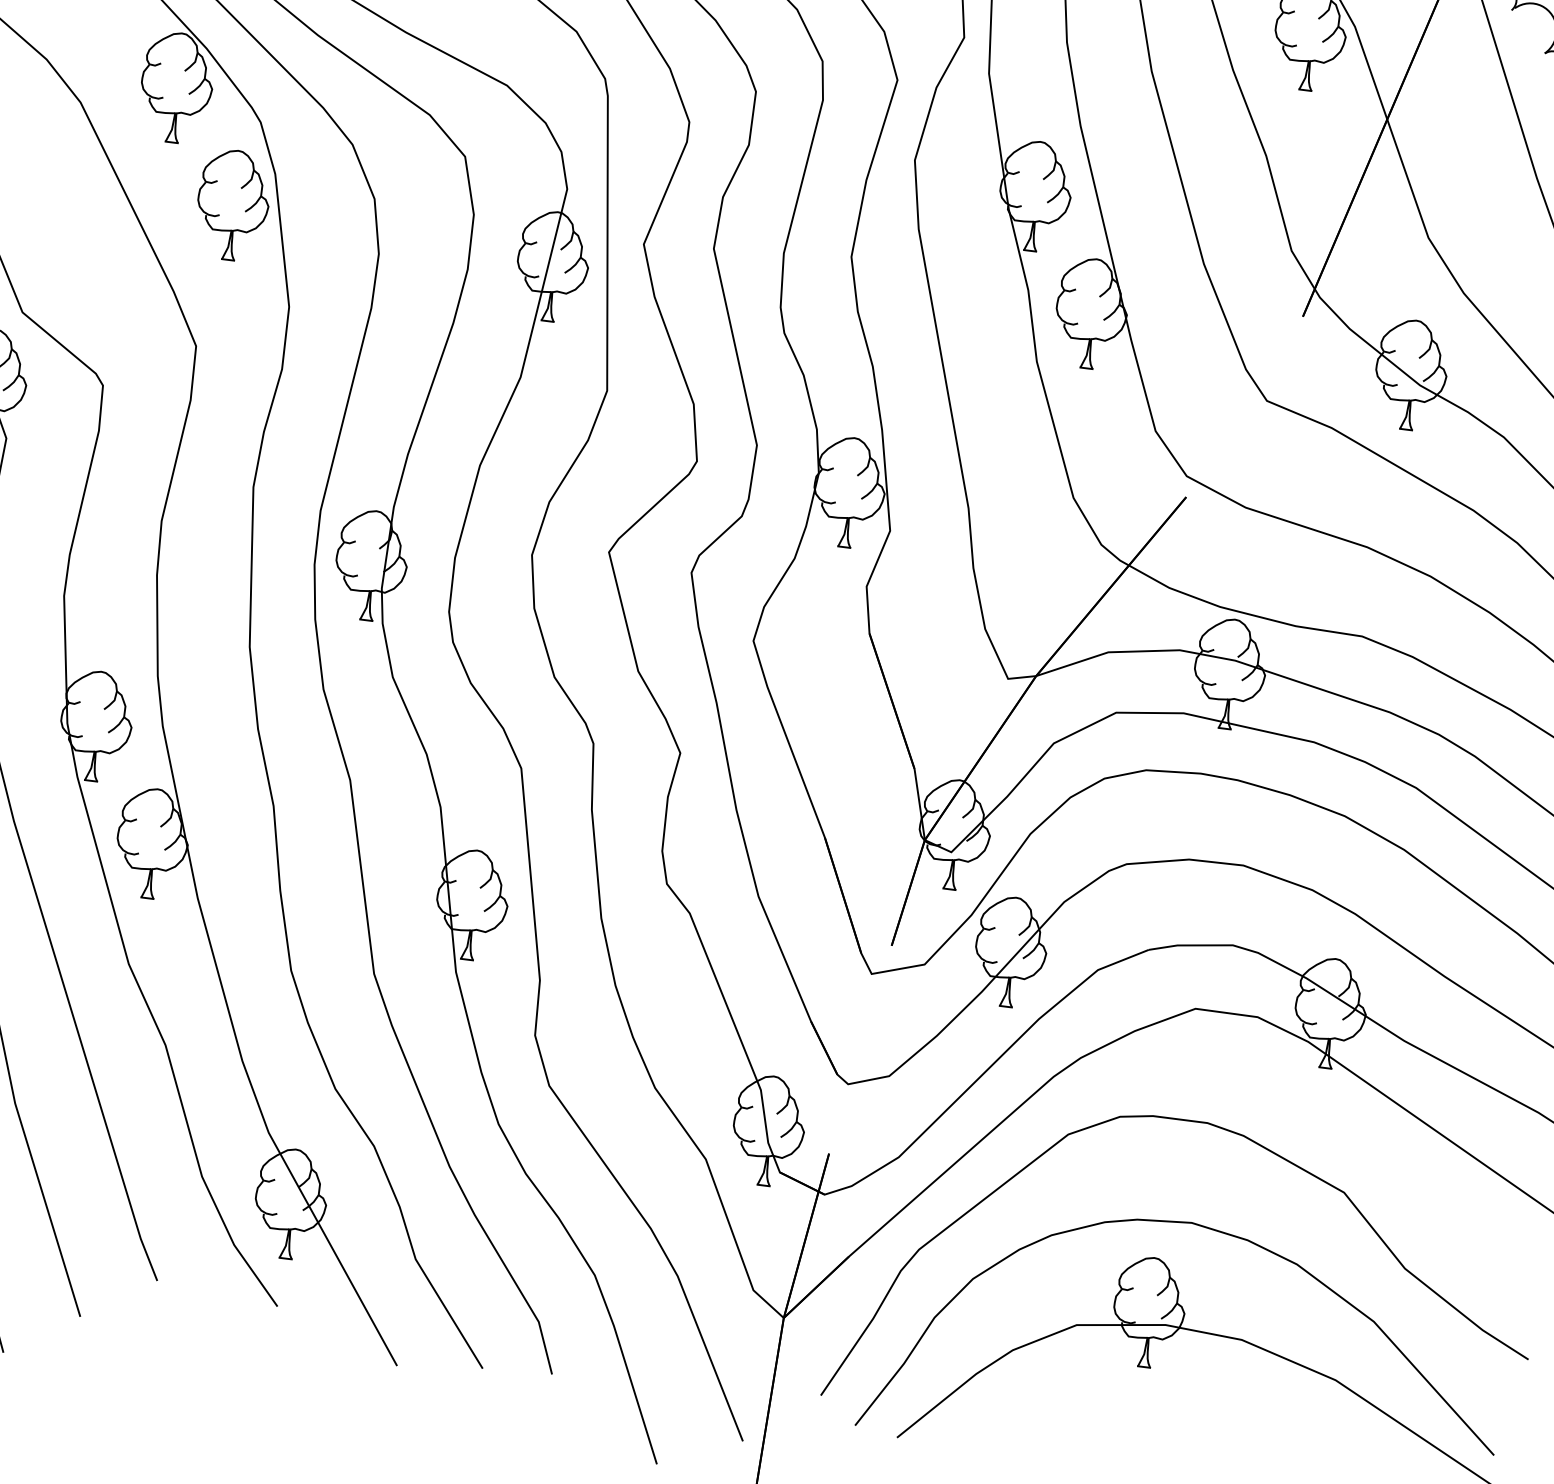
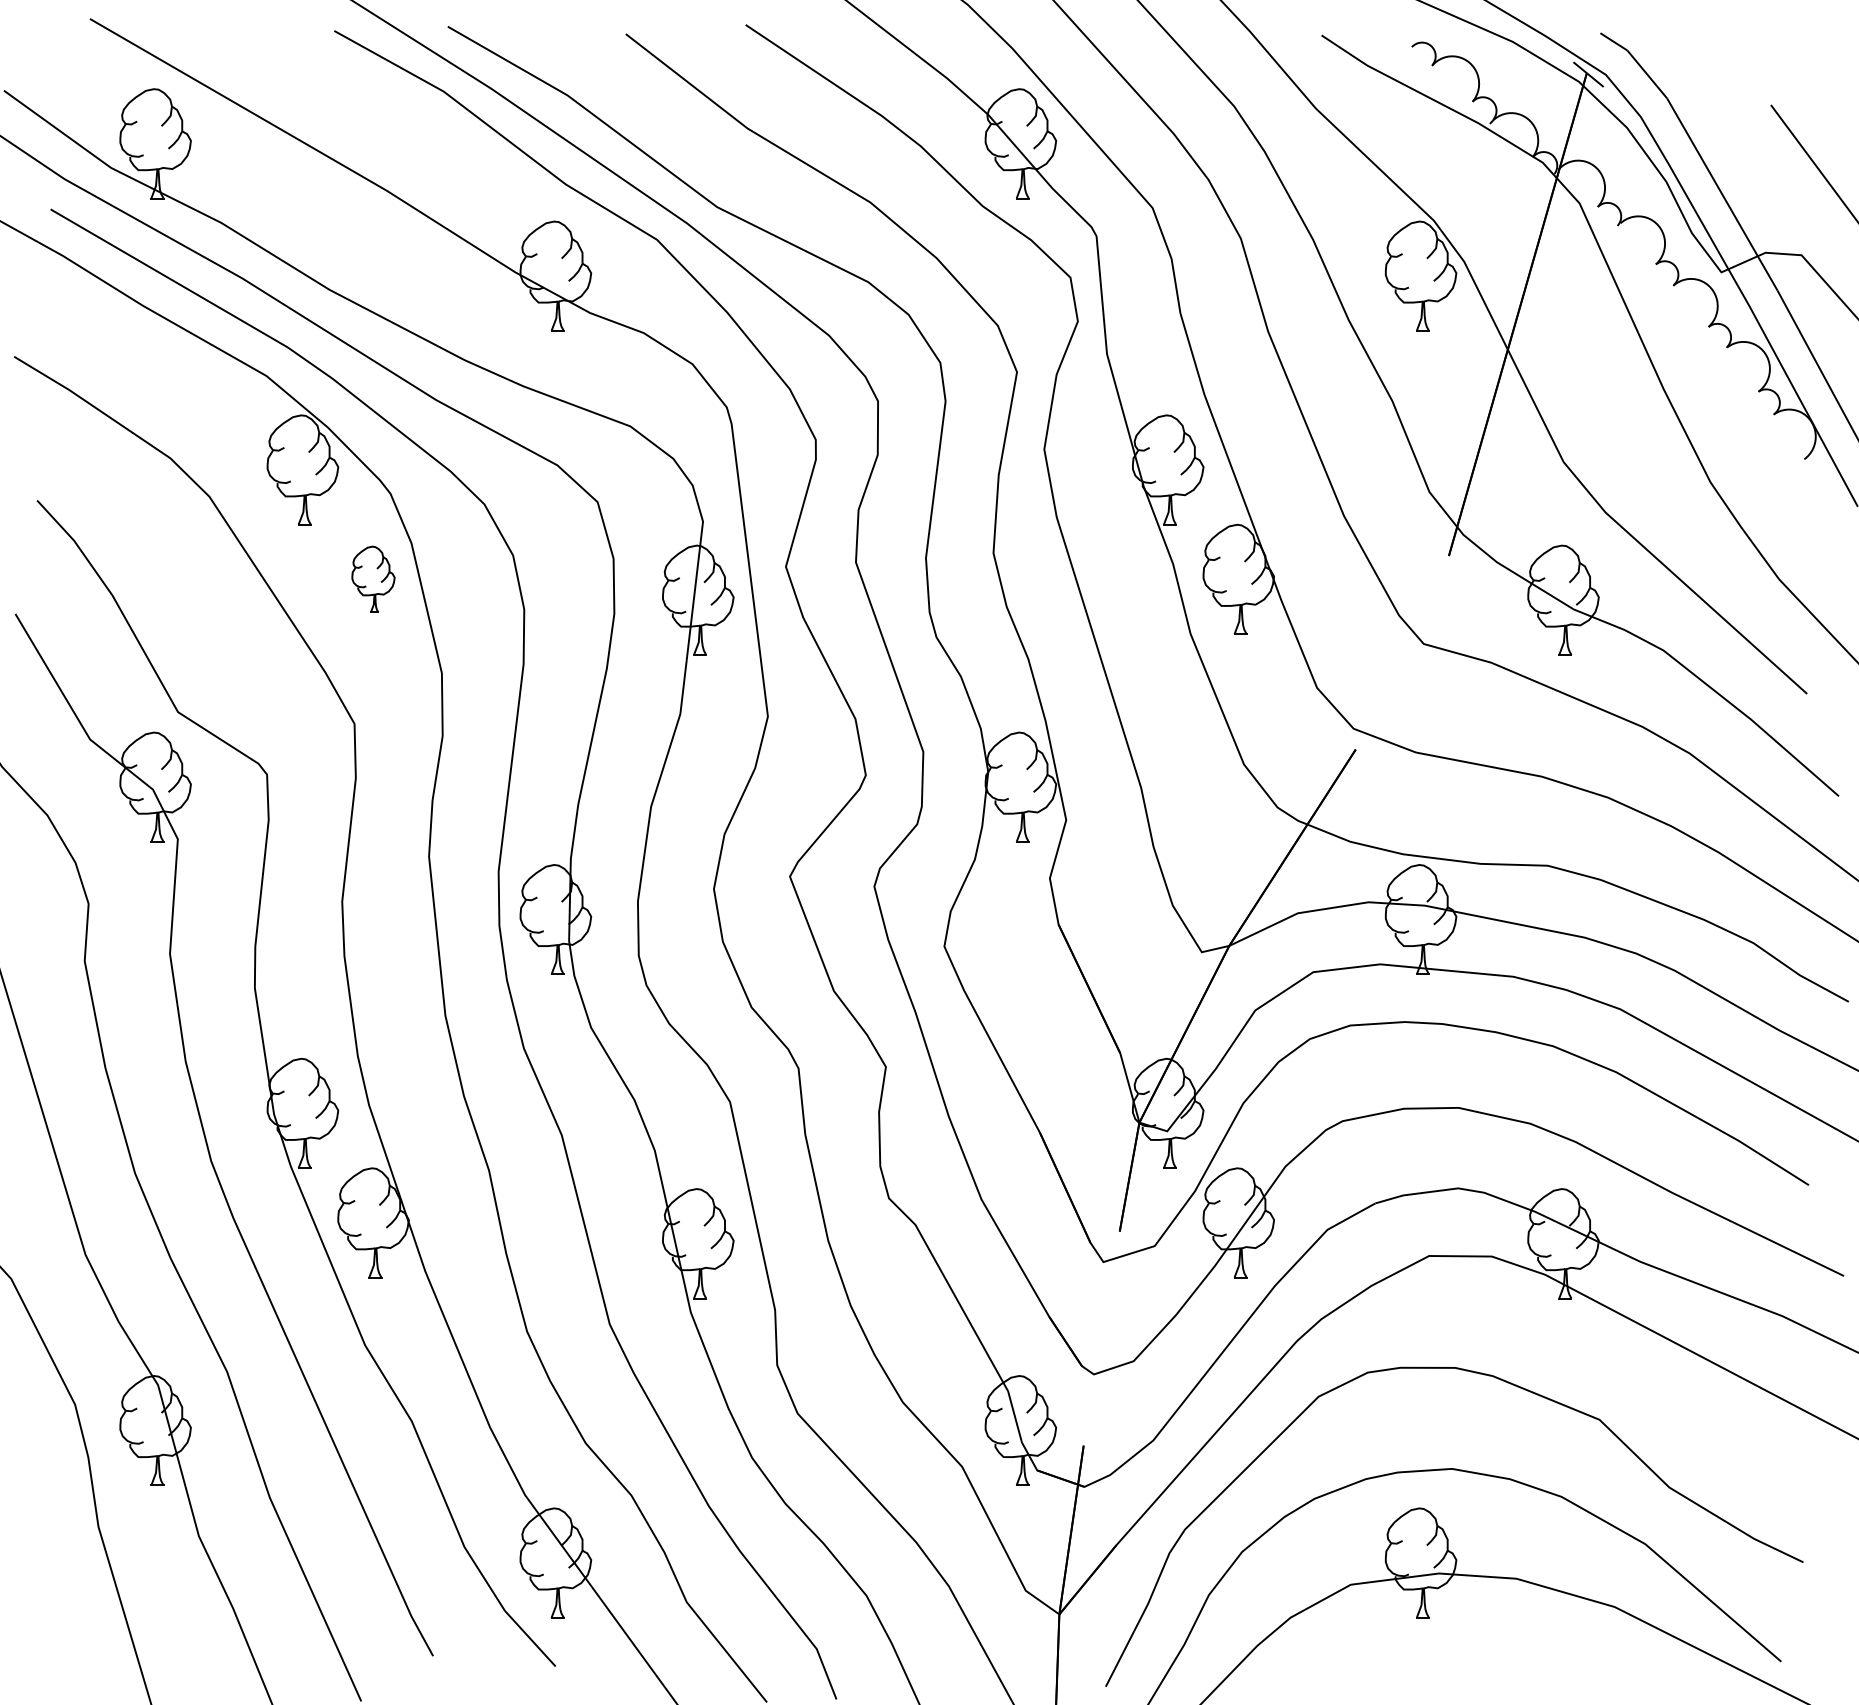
part: (233, 205) -> (373, 579), size x0.6

